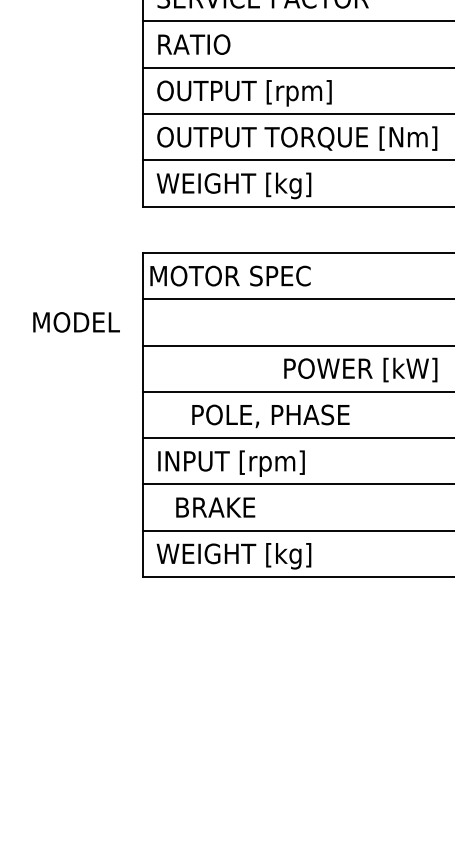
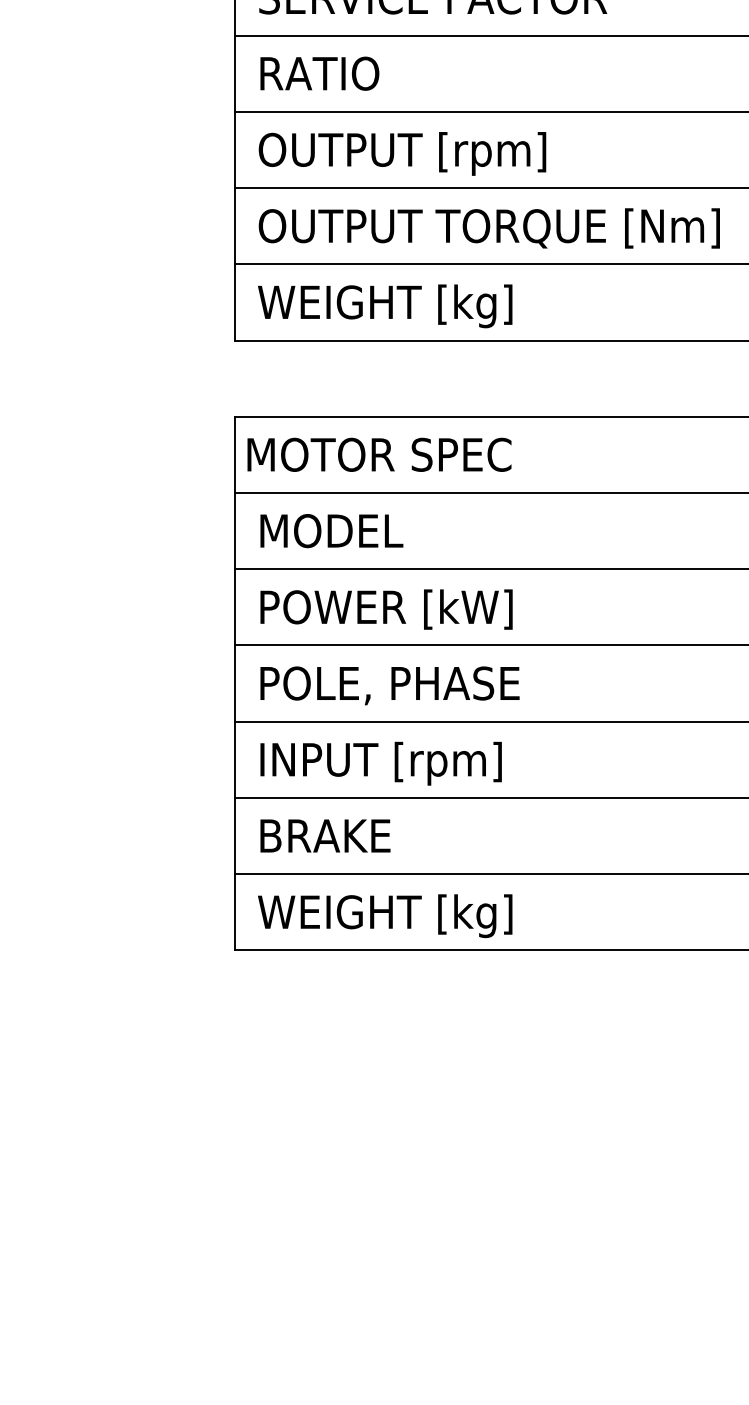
text: (76, 322) -> (331, 531), moved
text: (360, 369) -> (386, 608), moved
text: (270, 416) -> (389, 686), moved
text: (215, 507) -> (325, 835), moved

